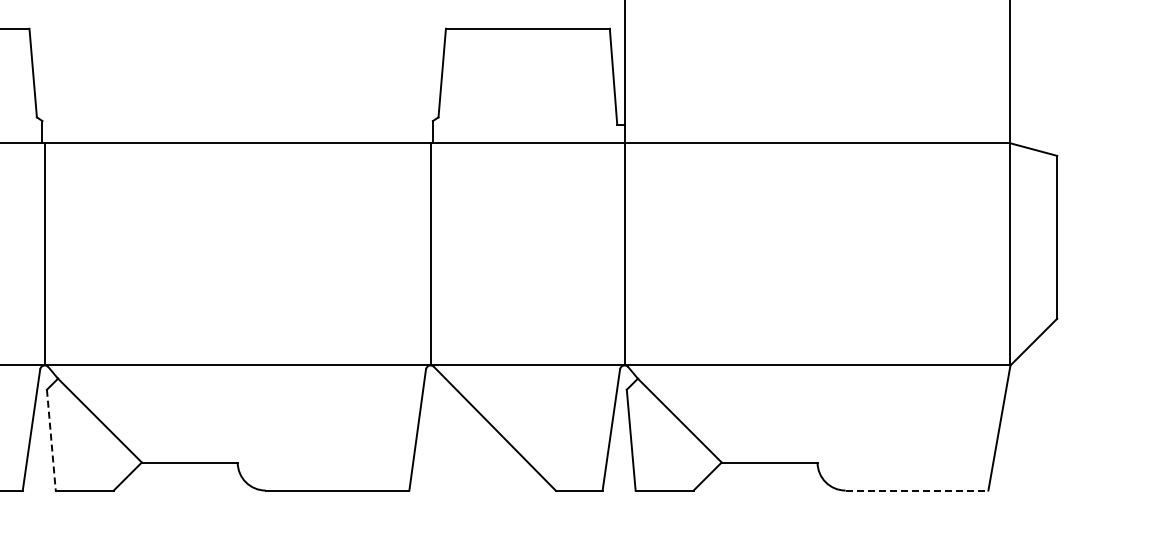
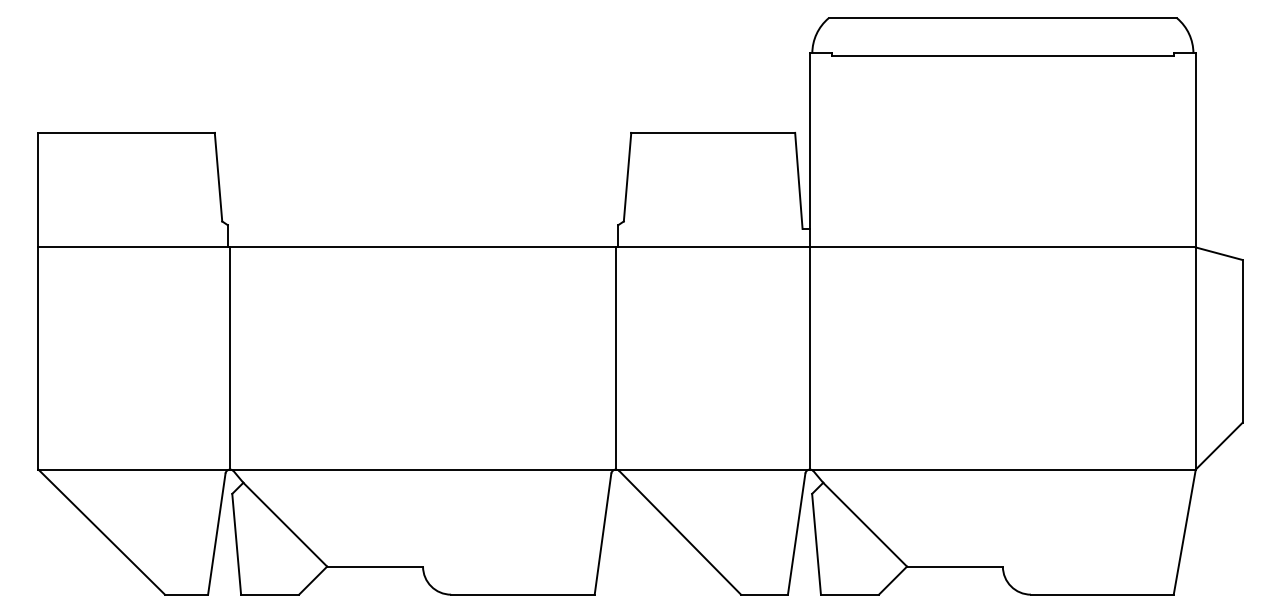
line: (51, 440) -> (236, 544), dashed -> solid
line: (917, 490) -> (1102, 594), dashed -> solid

